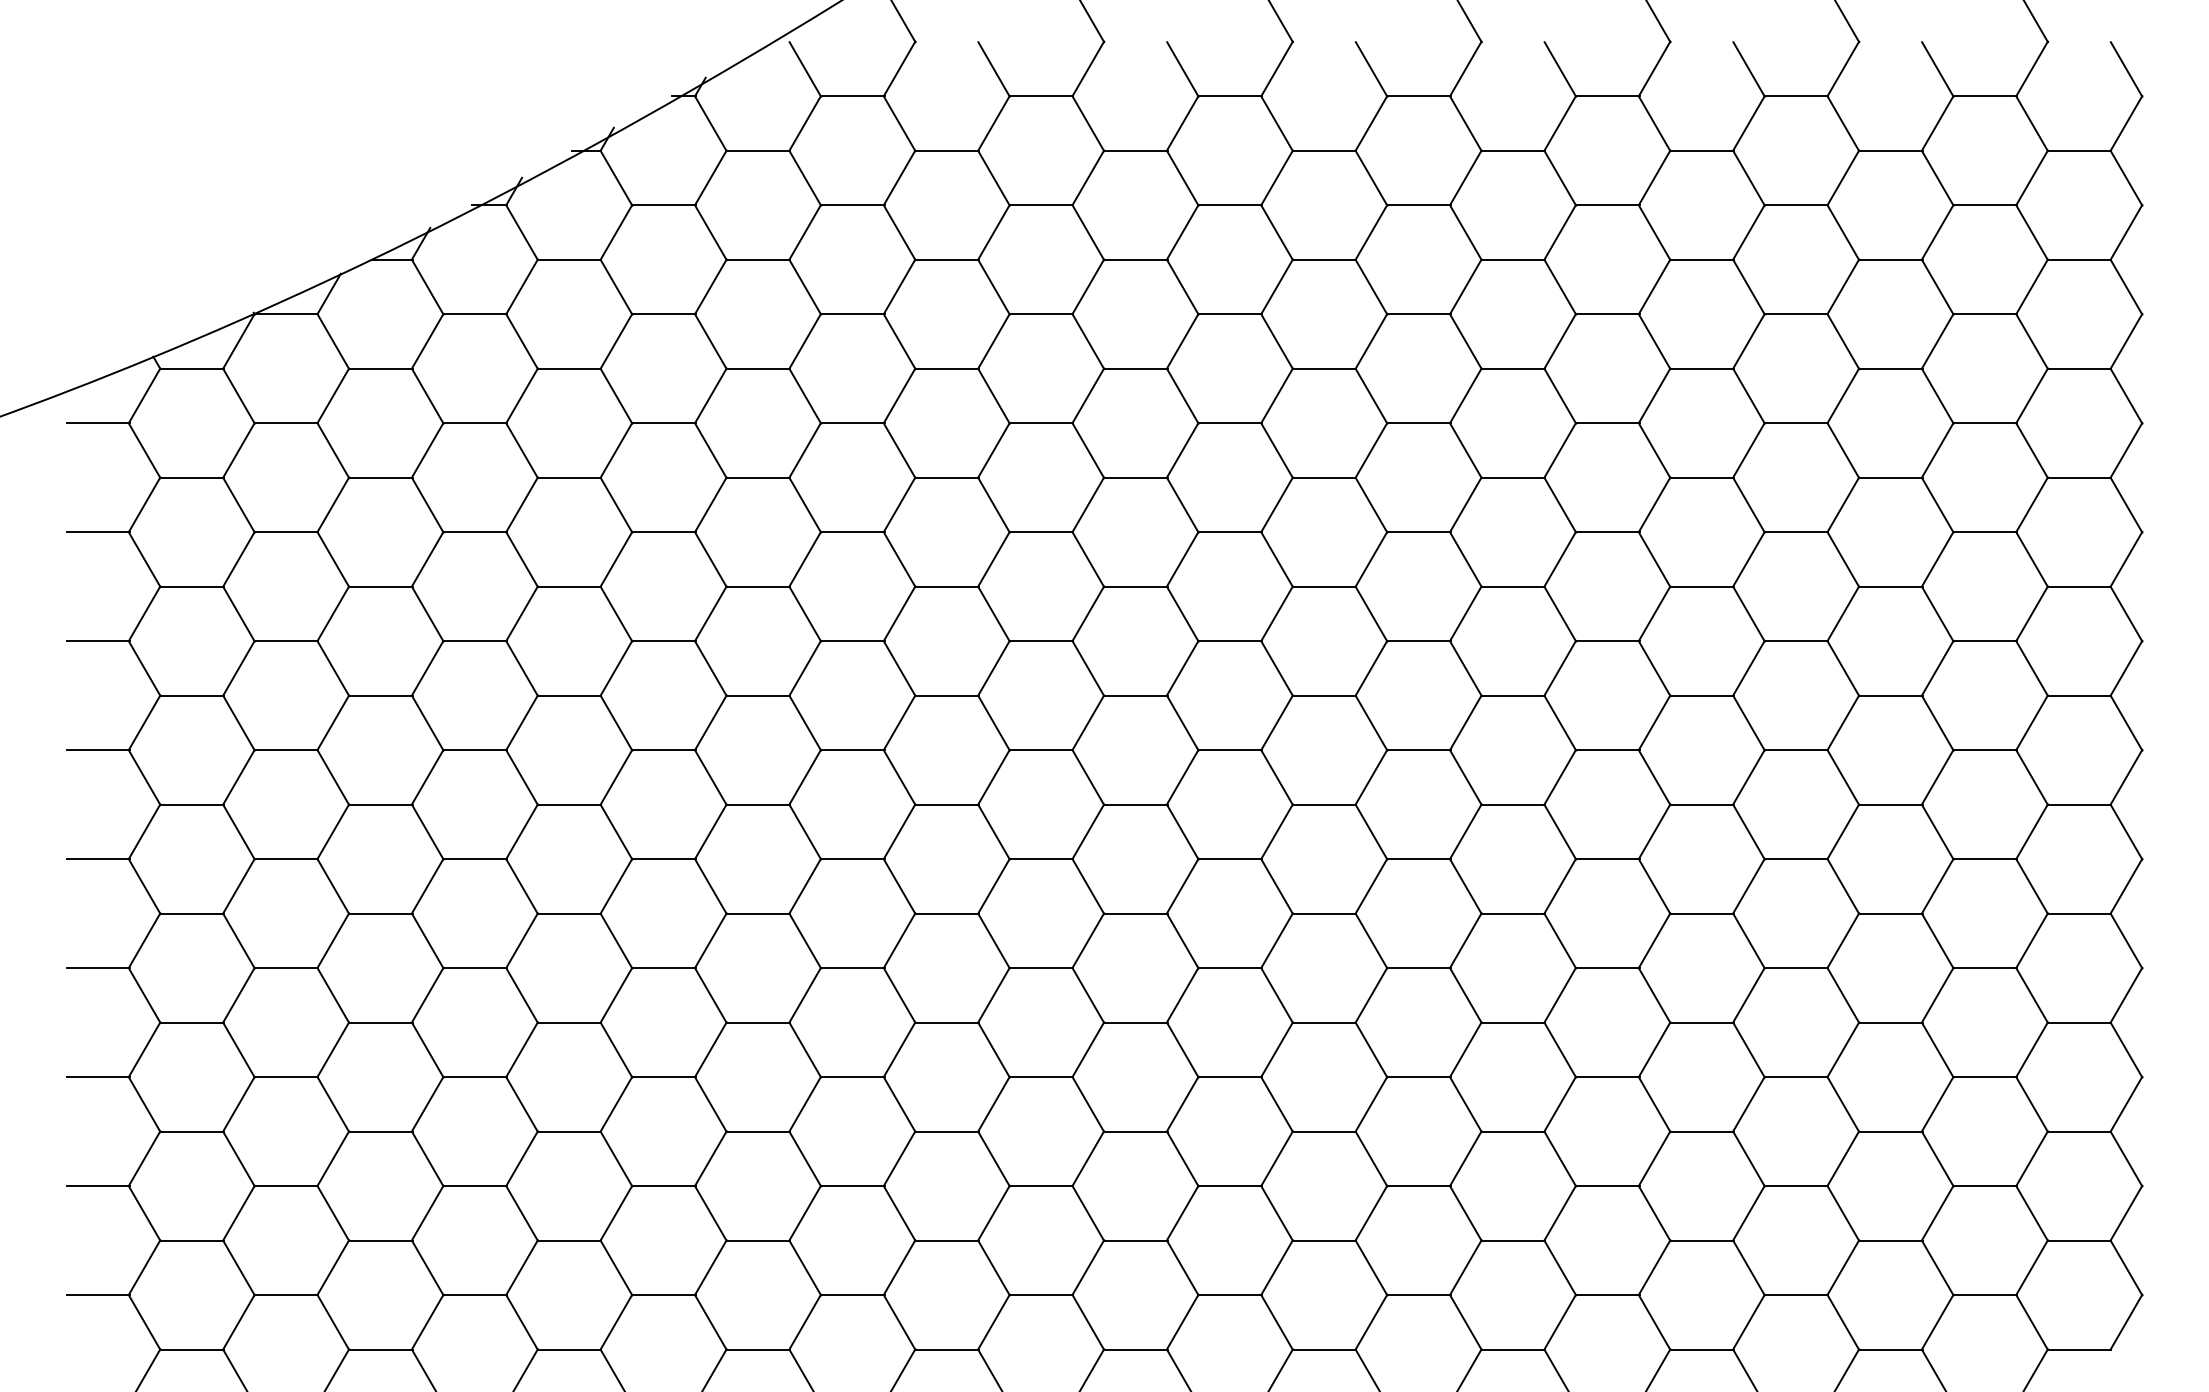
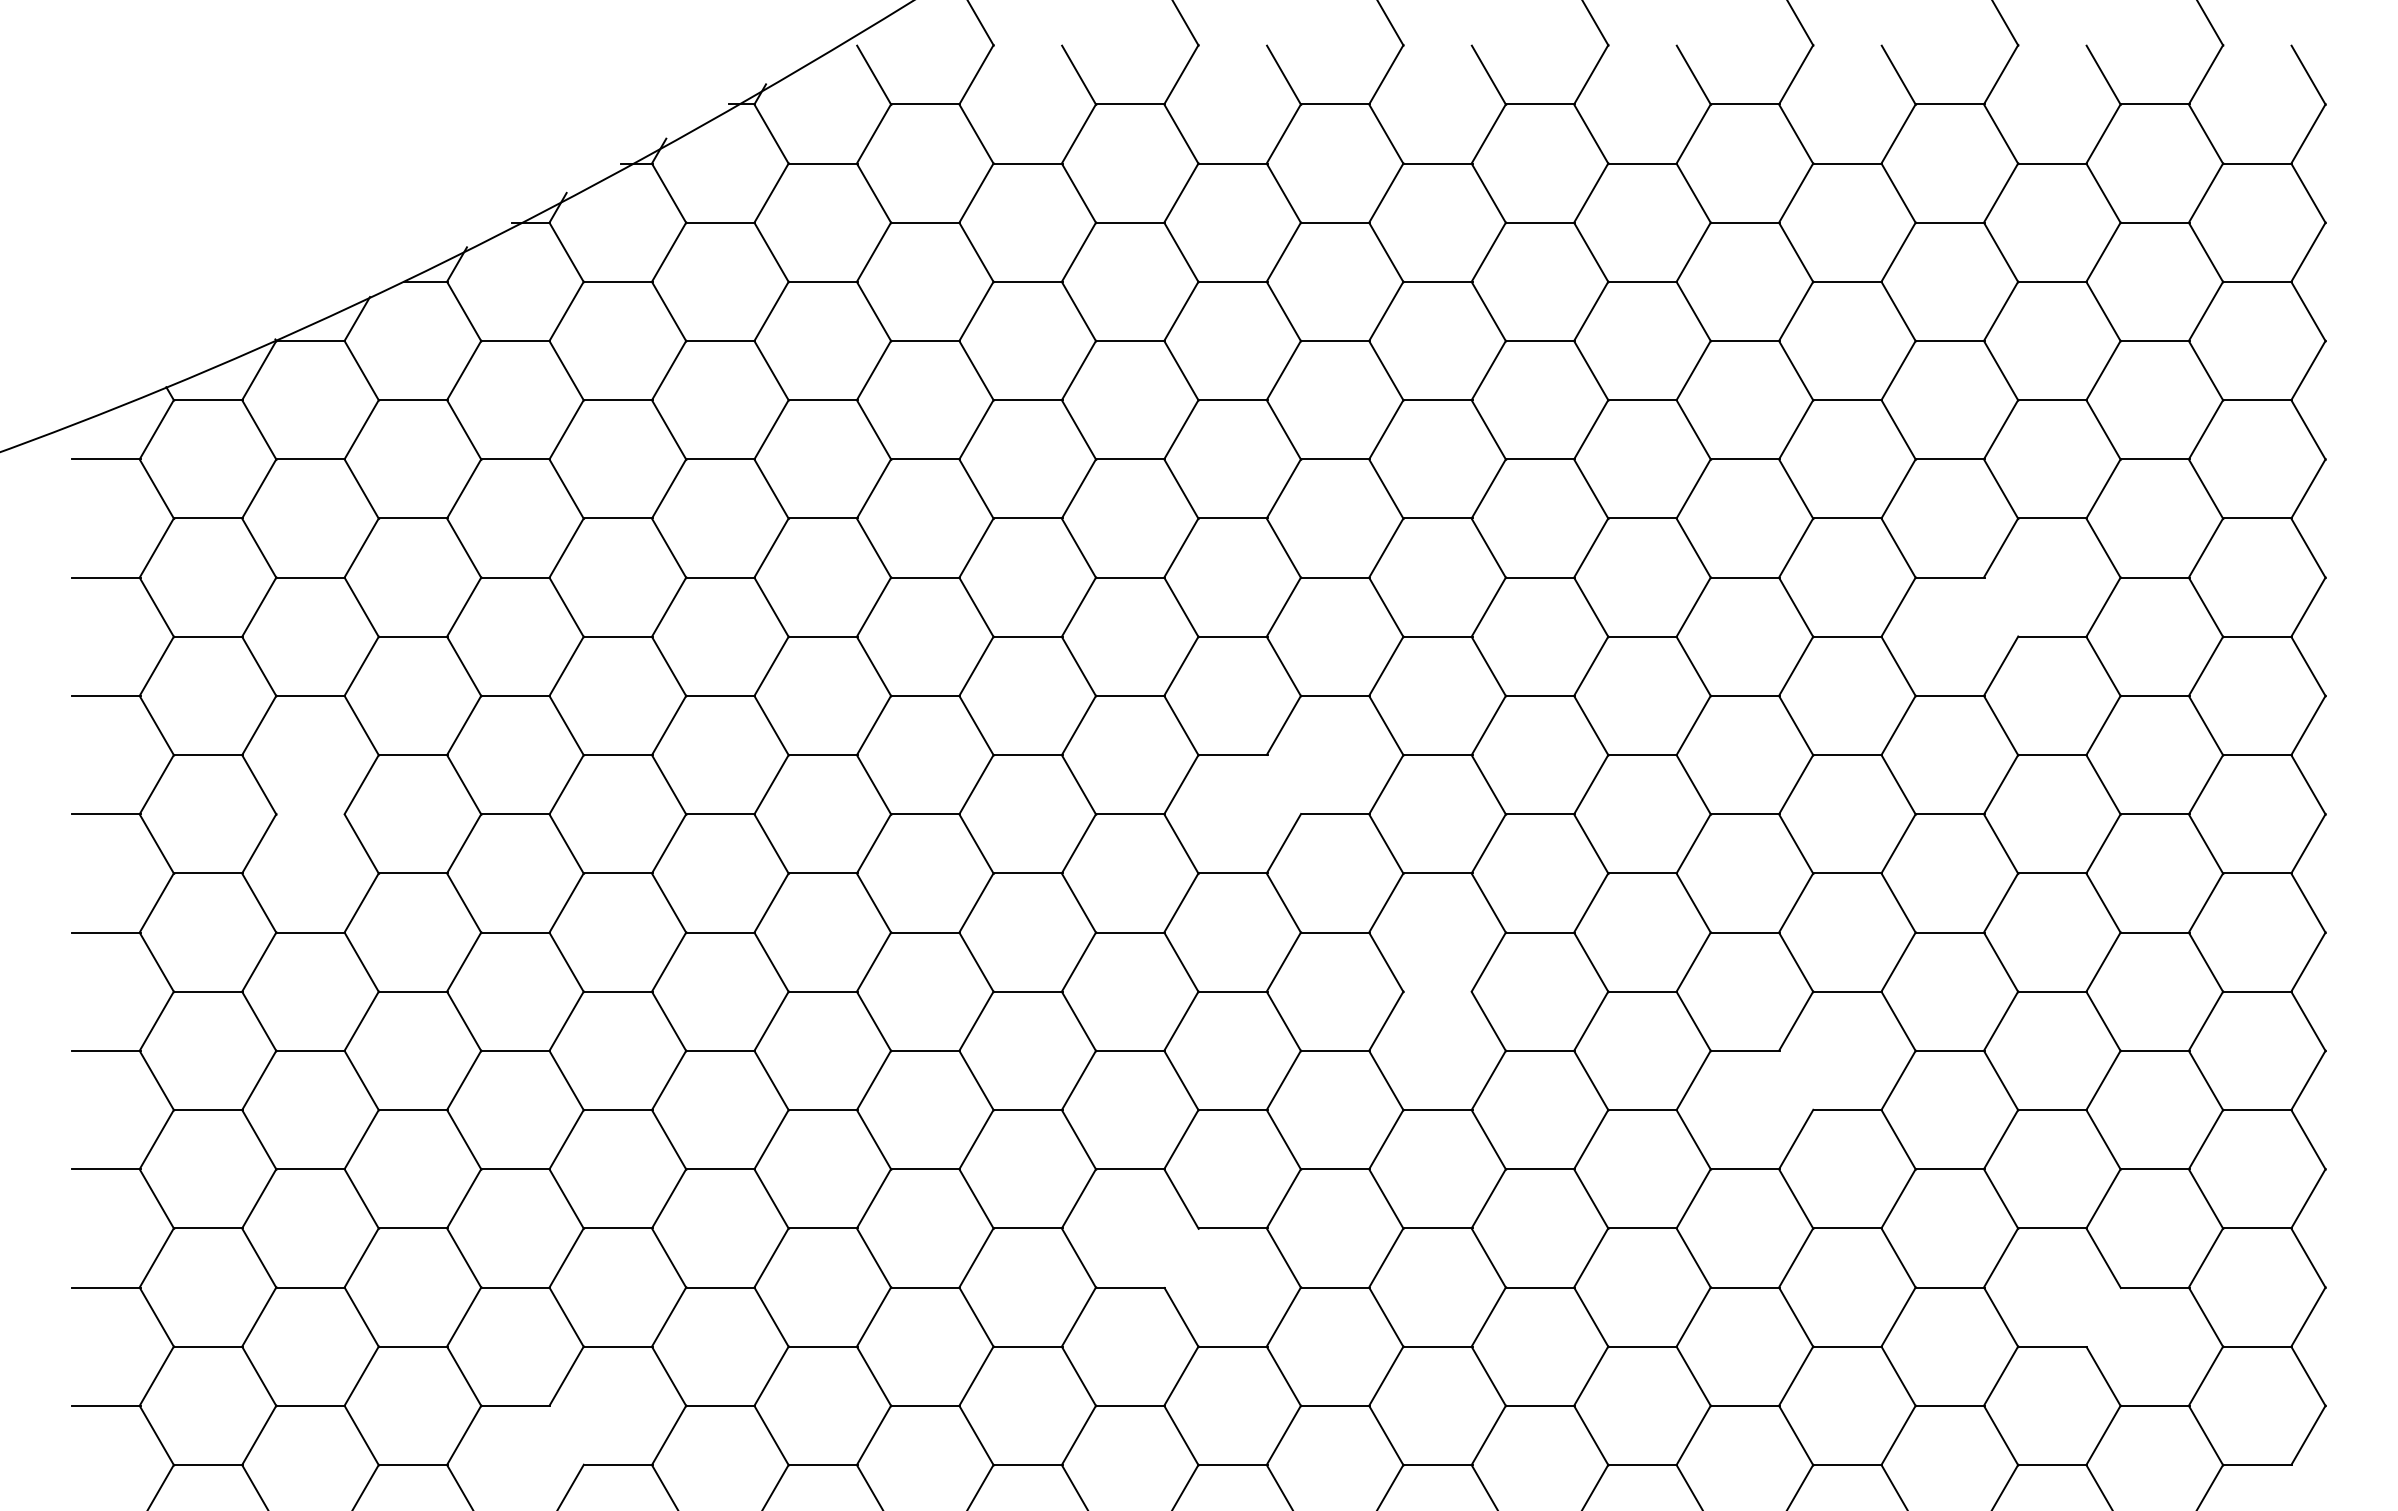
line: (1843, 559) -> (2001, 607), removed
line: (1183, 722) -> (1284, 784), removed
line: (287, 750) -> (311, 814), removed
line: (1325, 913) -> (1438, 991), removed
line: (1654, 995) -> (1796, 1080), removed
line: (1088, 1158) -> (1181, 1257), removed
line: (1937, 1212) -> (2103, 1316), removed
line: (521, 1322) -> (566, 1435), removed

